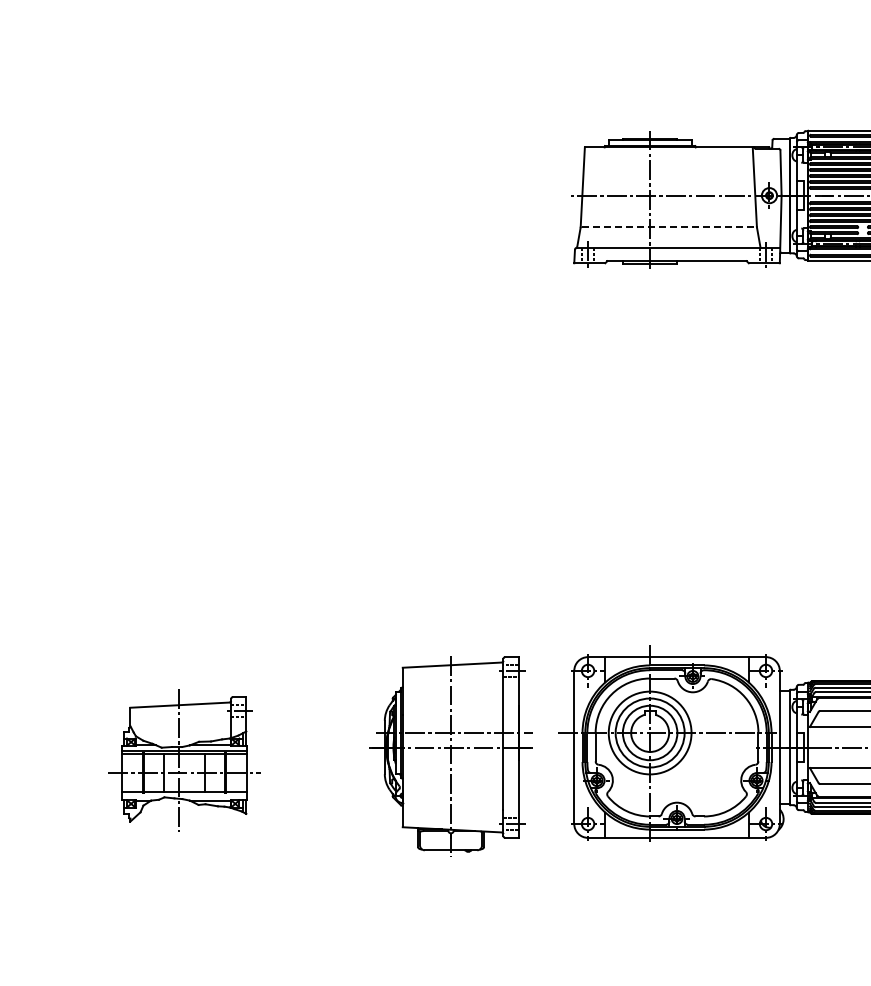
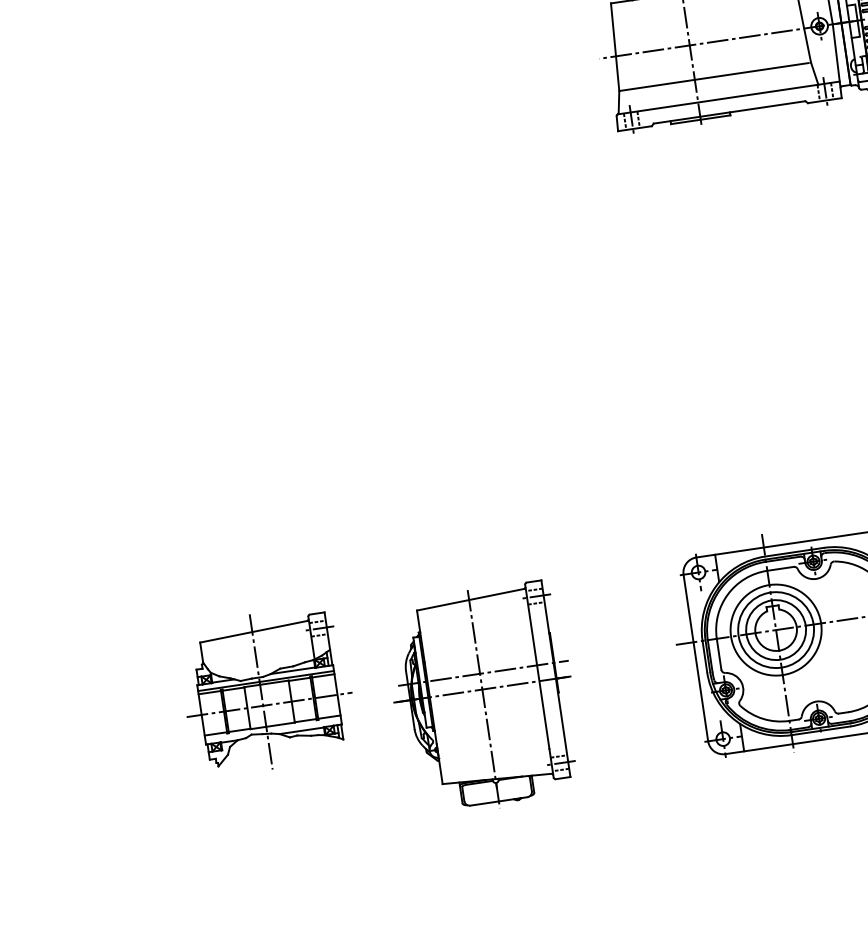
line: (668, 227) -> (714, 77), dashed -> solid
part: (450, 756) -> (483, 699), moved
part: (184, 760) -> (267, 691), moved

